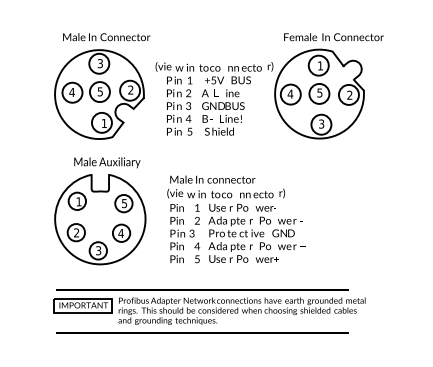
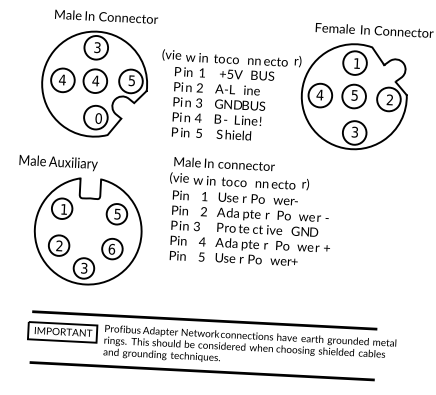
text: (130, 89) -> (131, 79), 2 -> 5
text: (100, 91) -> (96, 80), 5 -> 4
text: (104, 123) -> (98, 118), 1 -> 0
text: (107, 162) -> (58, 162), moved
text: (236, 219) -> (250, 212), moved
text: (120, 233) -> (111, 249), 4 -> 6

